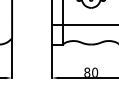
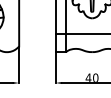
text: (87, 72) -> (88, 77), 80 -> 40

